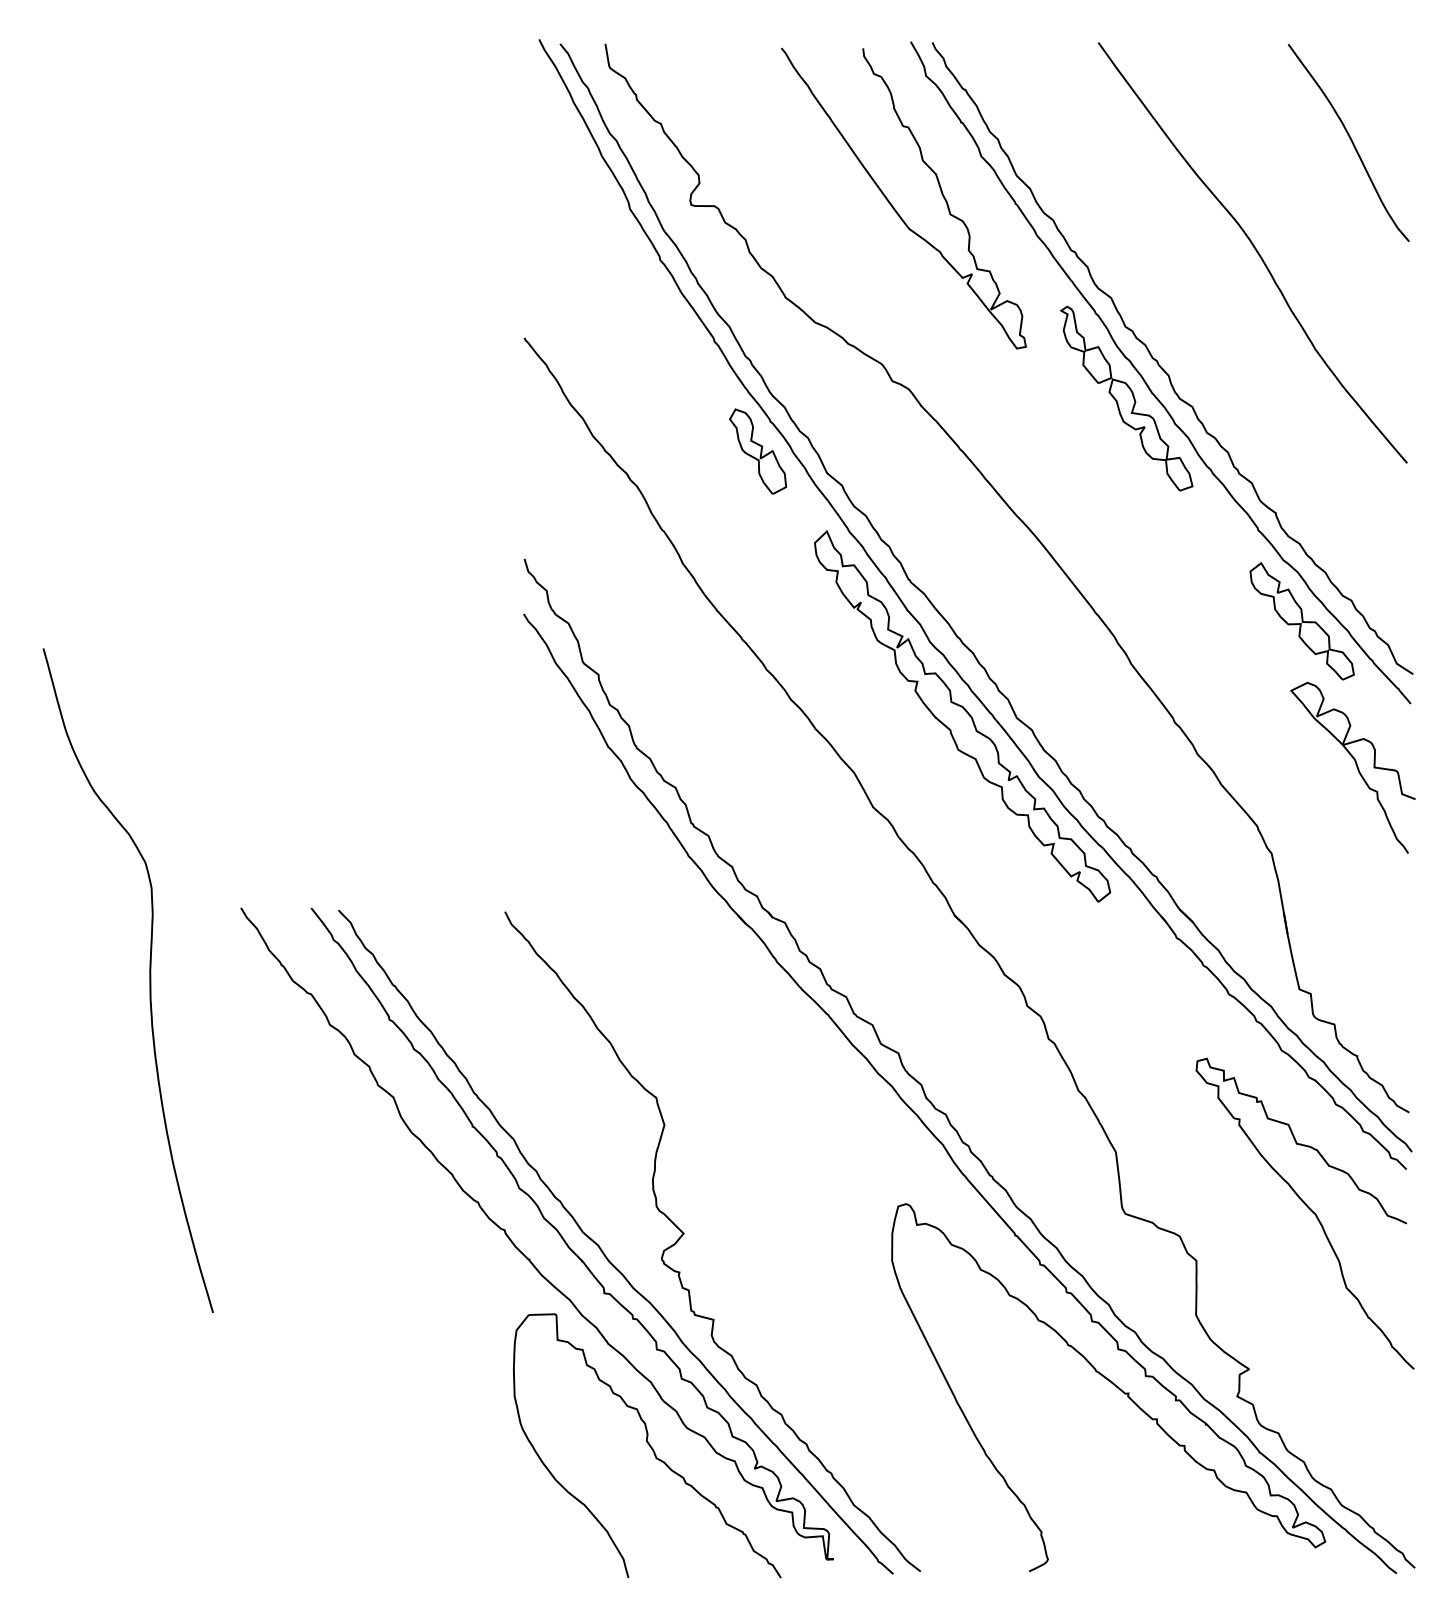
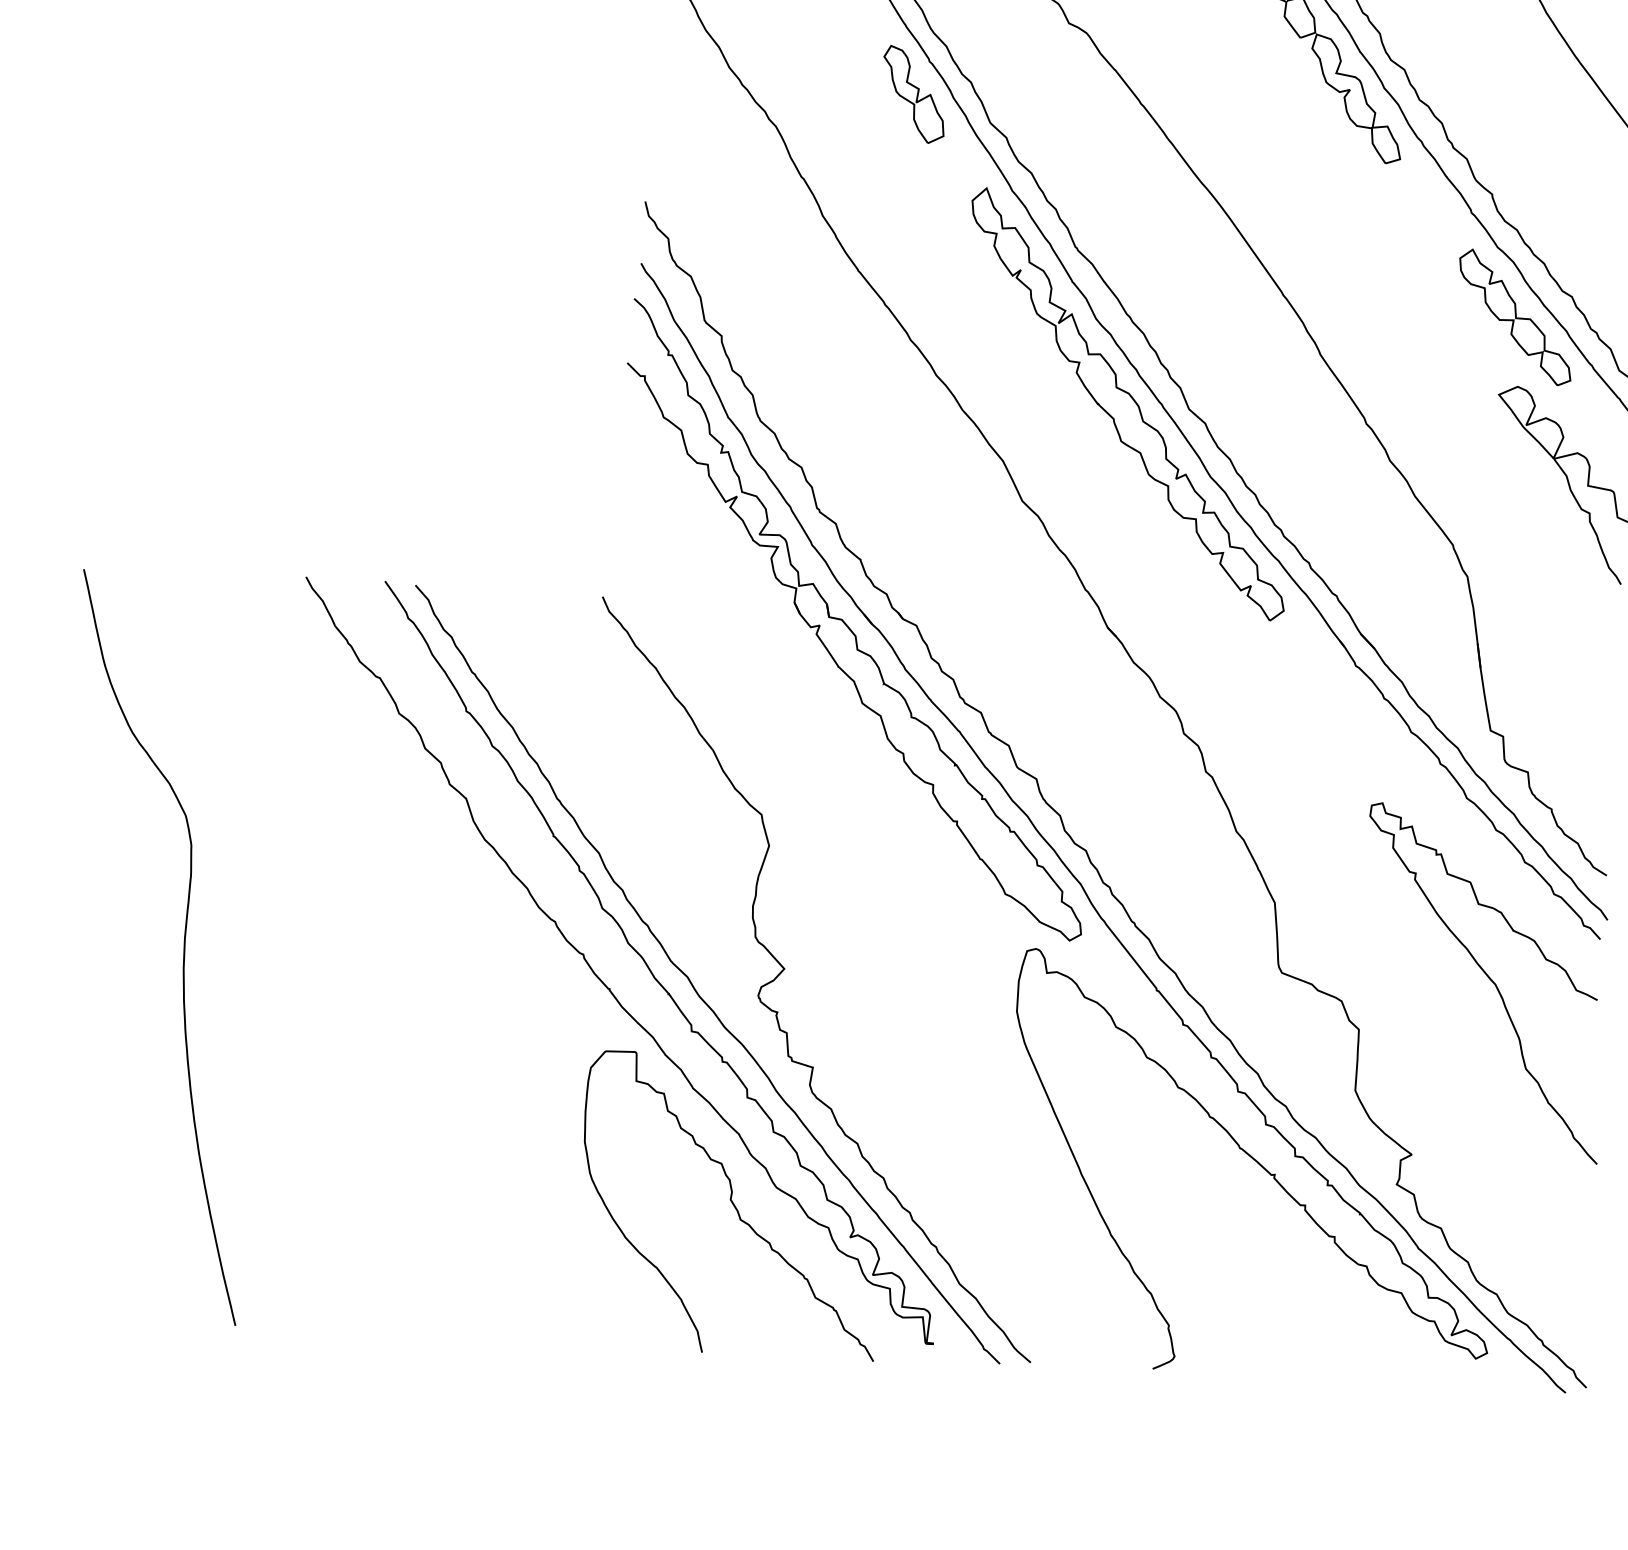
part: (723, 924) -> (847, 623), added
curve: (149, 980) -> (183, 948), moved

